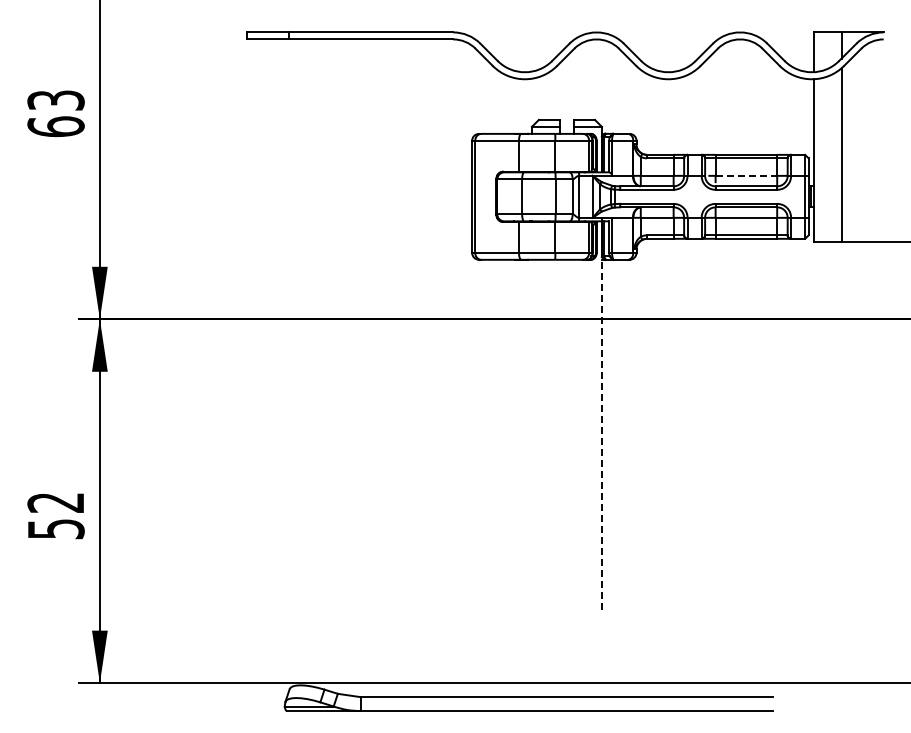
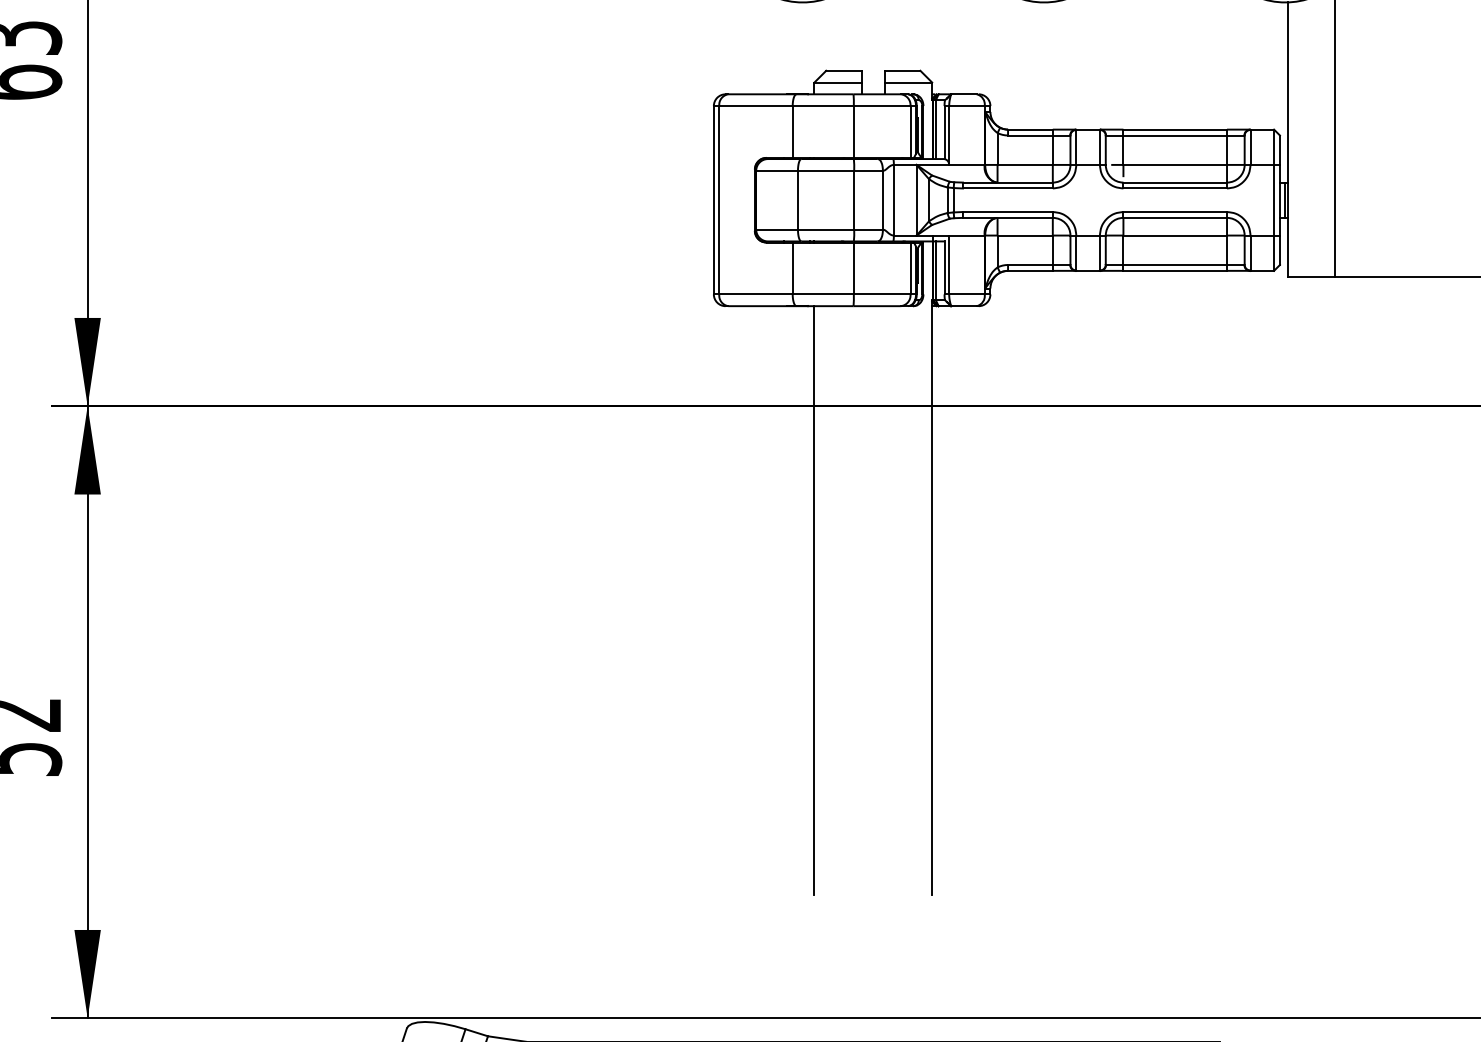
line: (746, 175) -> (1175, 164), dashed -> solid
line: (601, 433) -> (931, 598), dashed -> solid
line: (531, 434) -> (813, 600), added

